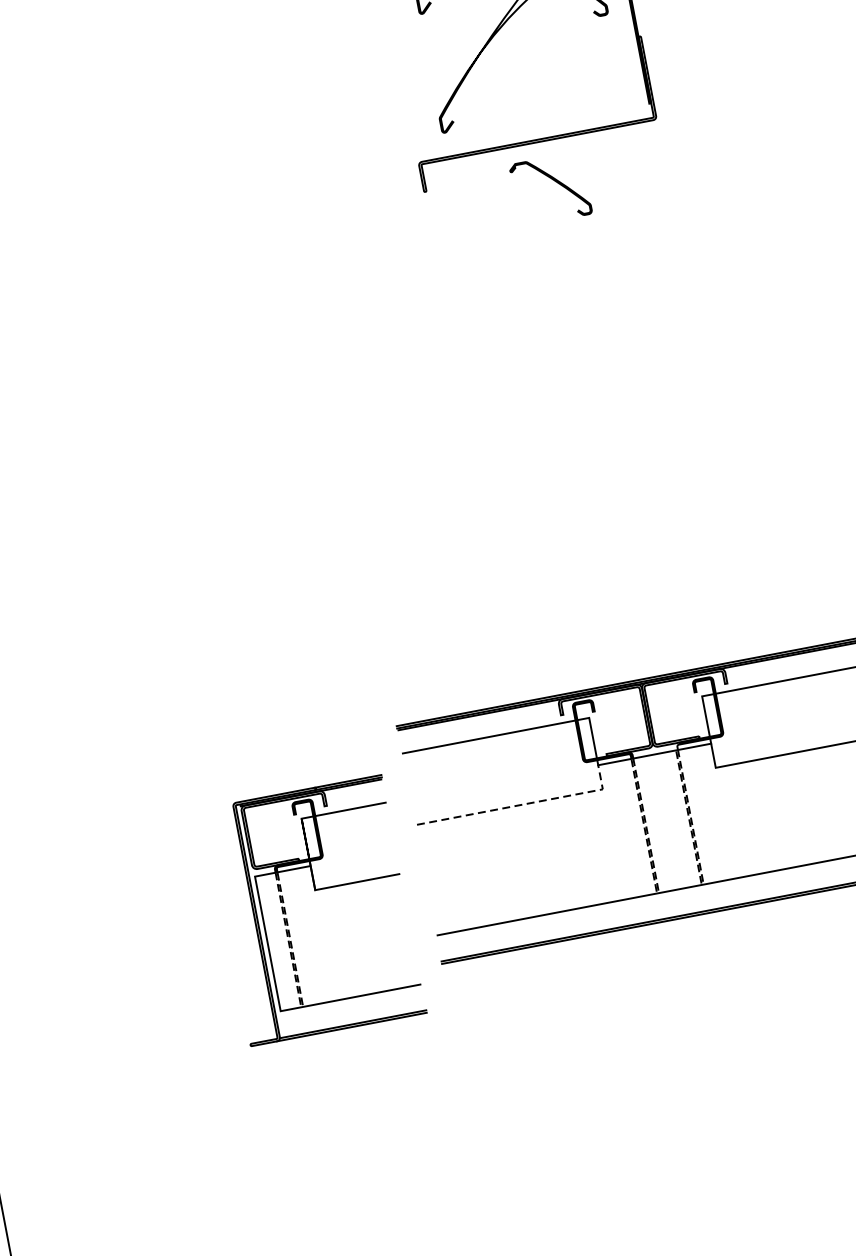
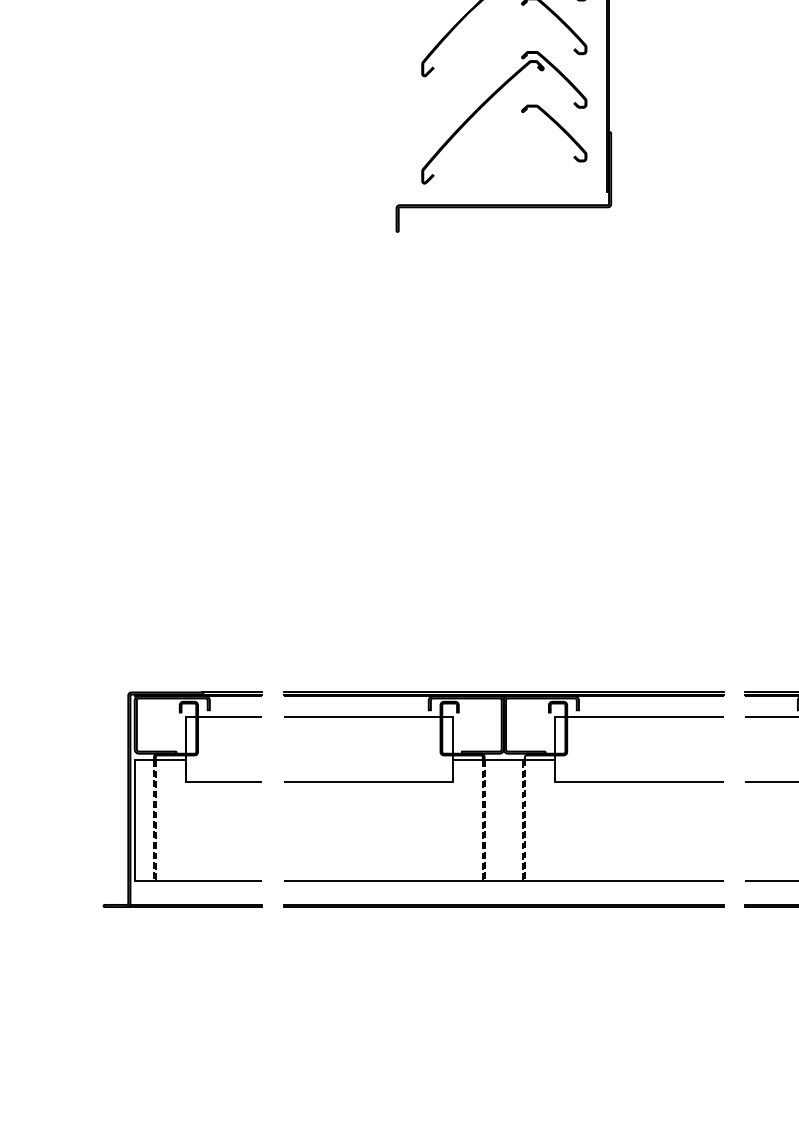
curve: (555, 182) -> (559, 128), moved
line: (524, 803) -> (382, 781), dashed -> solid
part: (315, 891) -> (185, 782), moved

